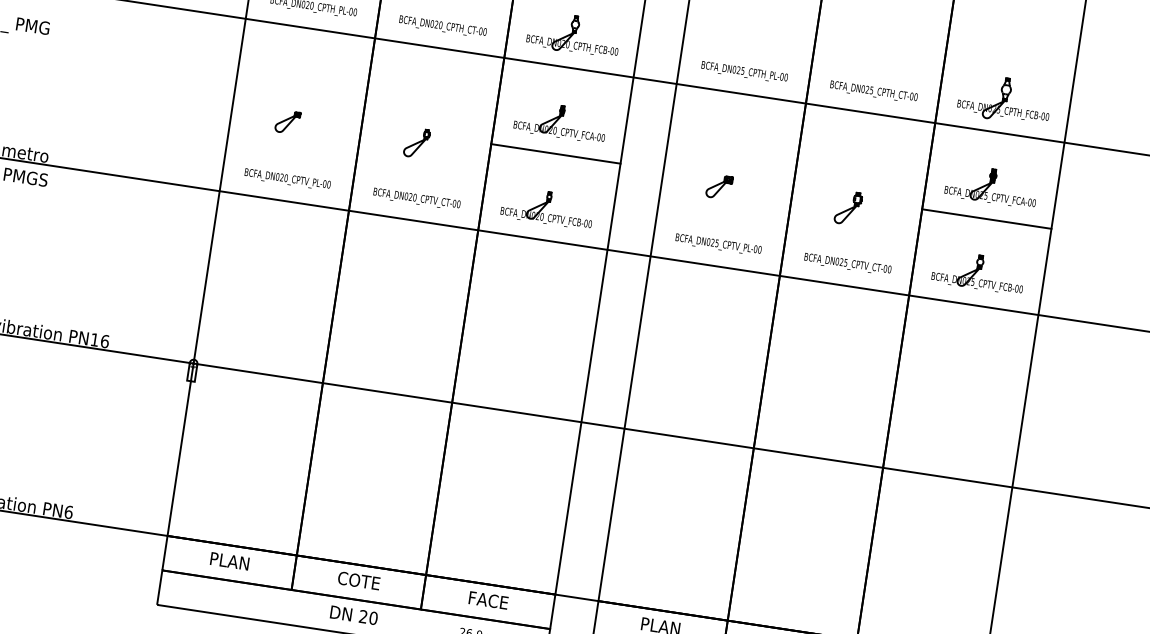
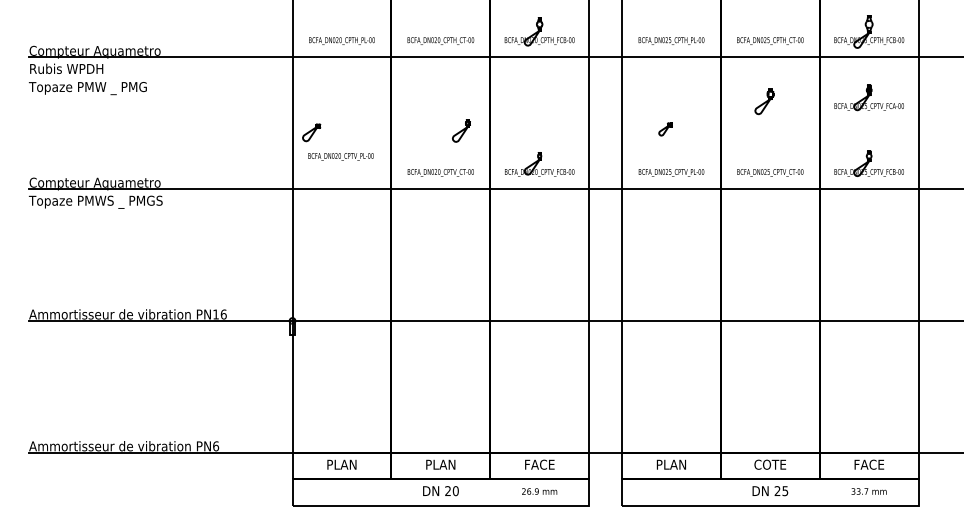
part: (287, 121) -> (311, 132), moved
part: (560, 121) -> (539, 98), removed
part: (416, 142) -> (461, 130), moved
line: (555, 154) -> (539, 123), removed
text: (287, 179) -> (340, 156), moved
part: (719, 186) -> (665, 129), size x0.7
part: (848, 207) -> (764, 101), moved
line: (985, 219) -> (868, 123), removed
text: (358, 580) -> (440, 464), COTE -> PLAN

